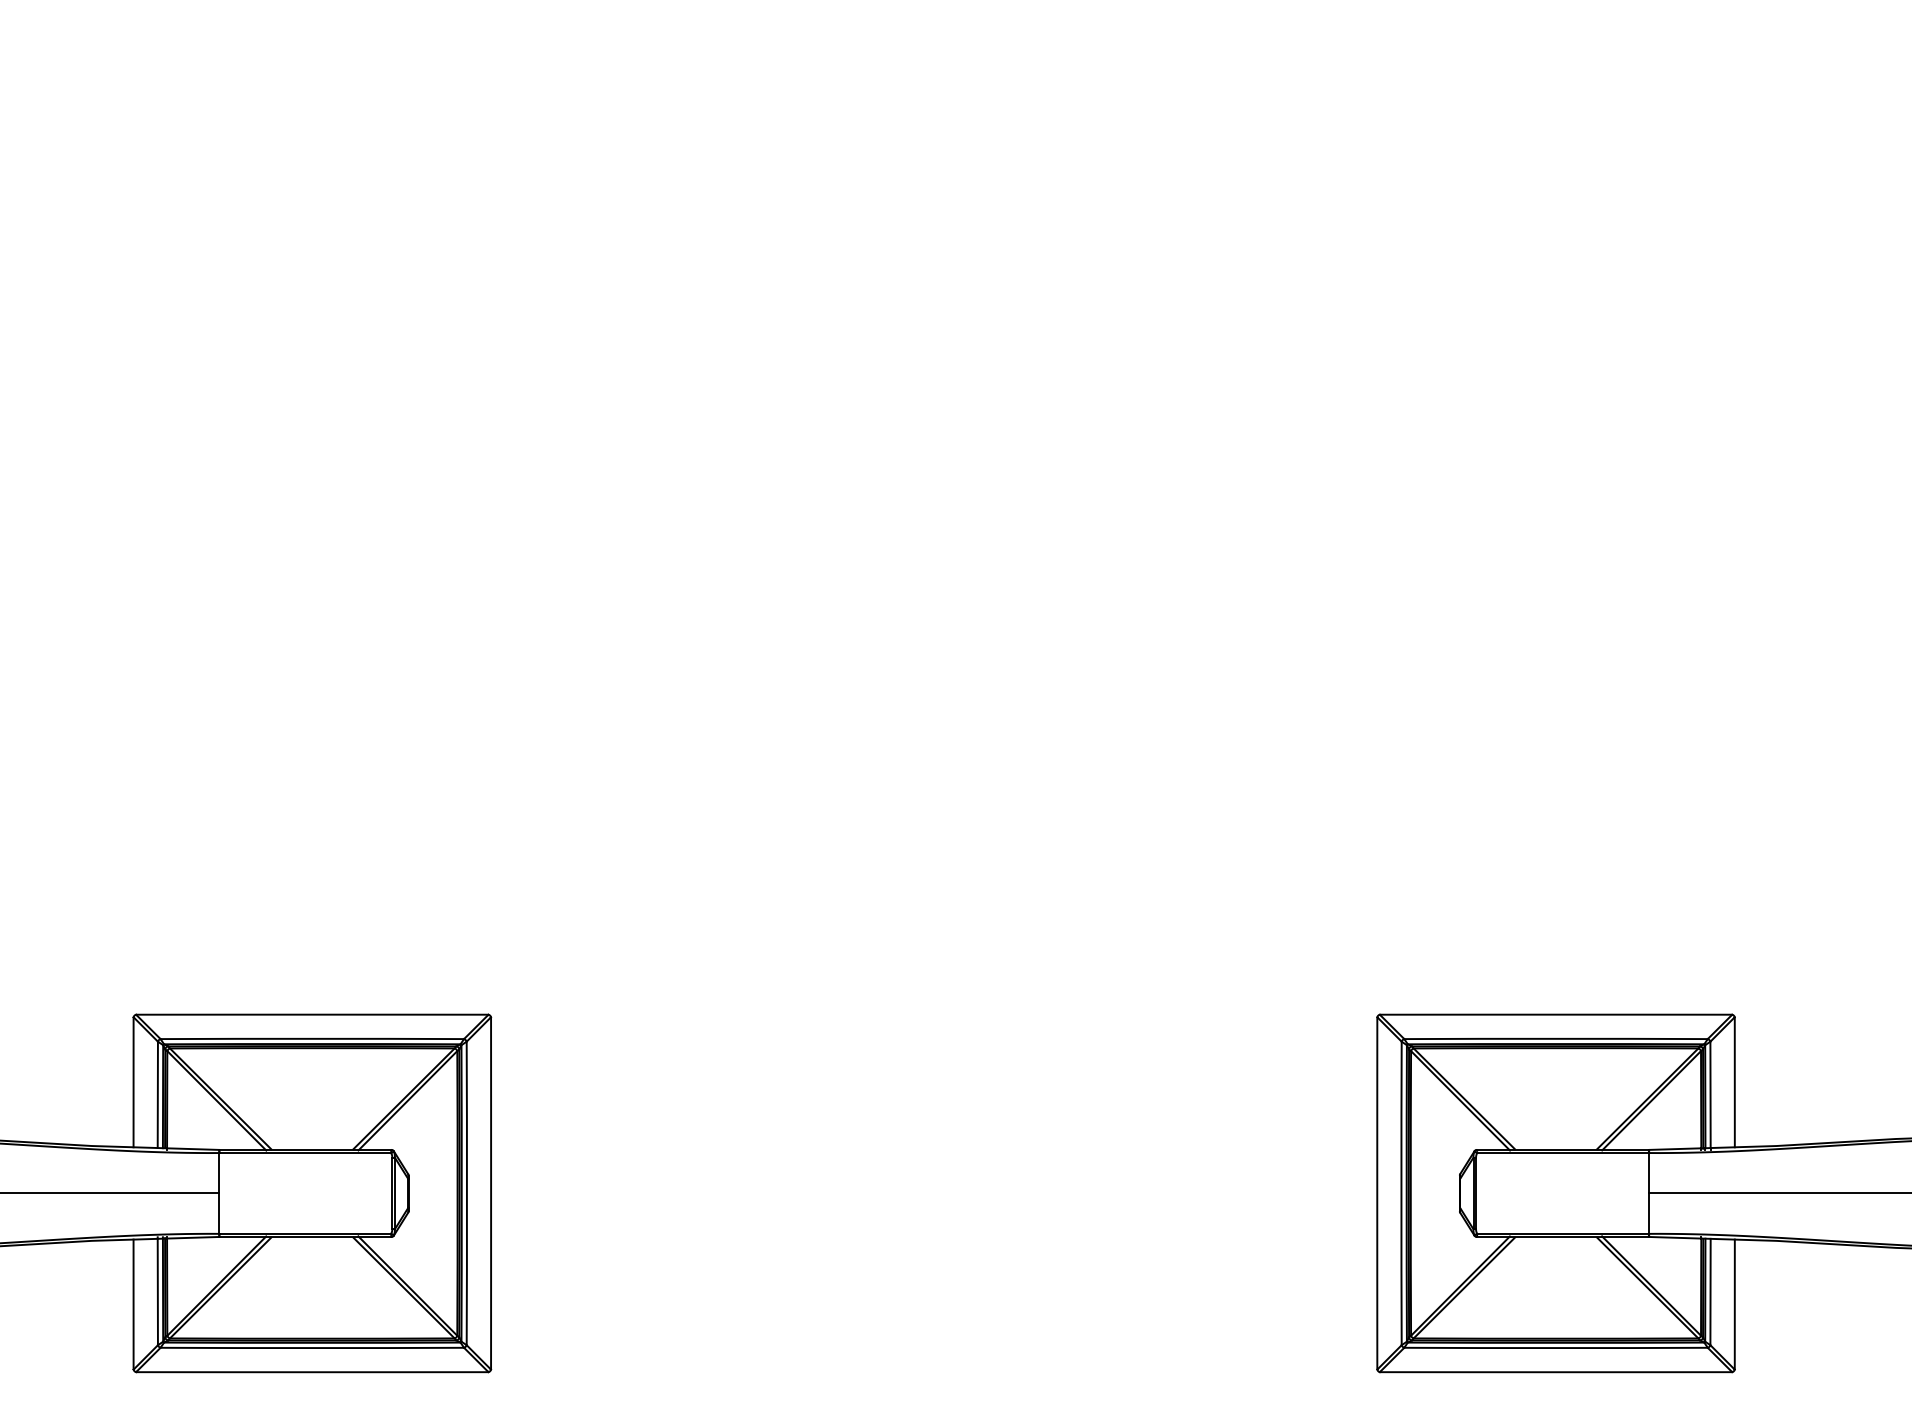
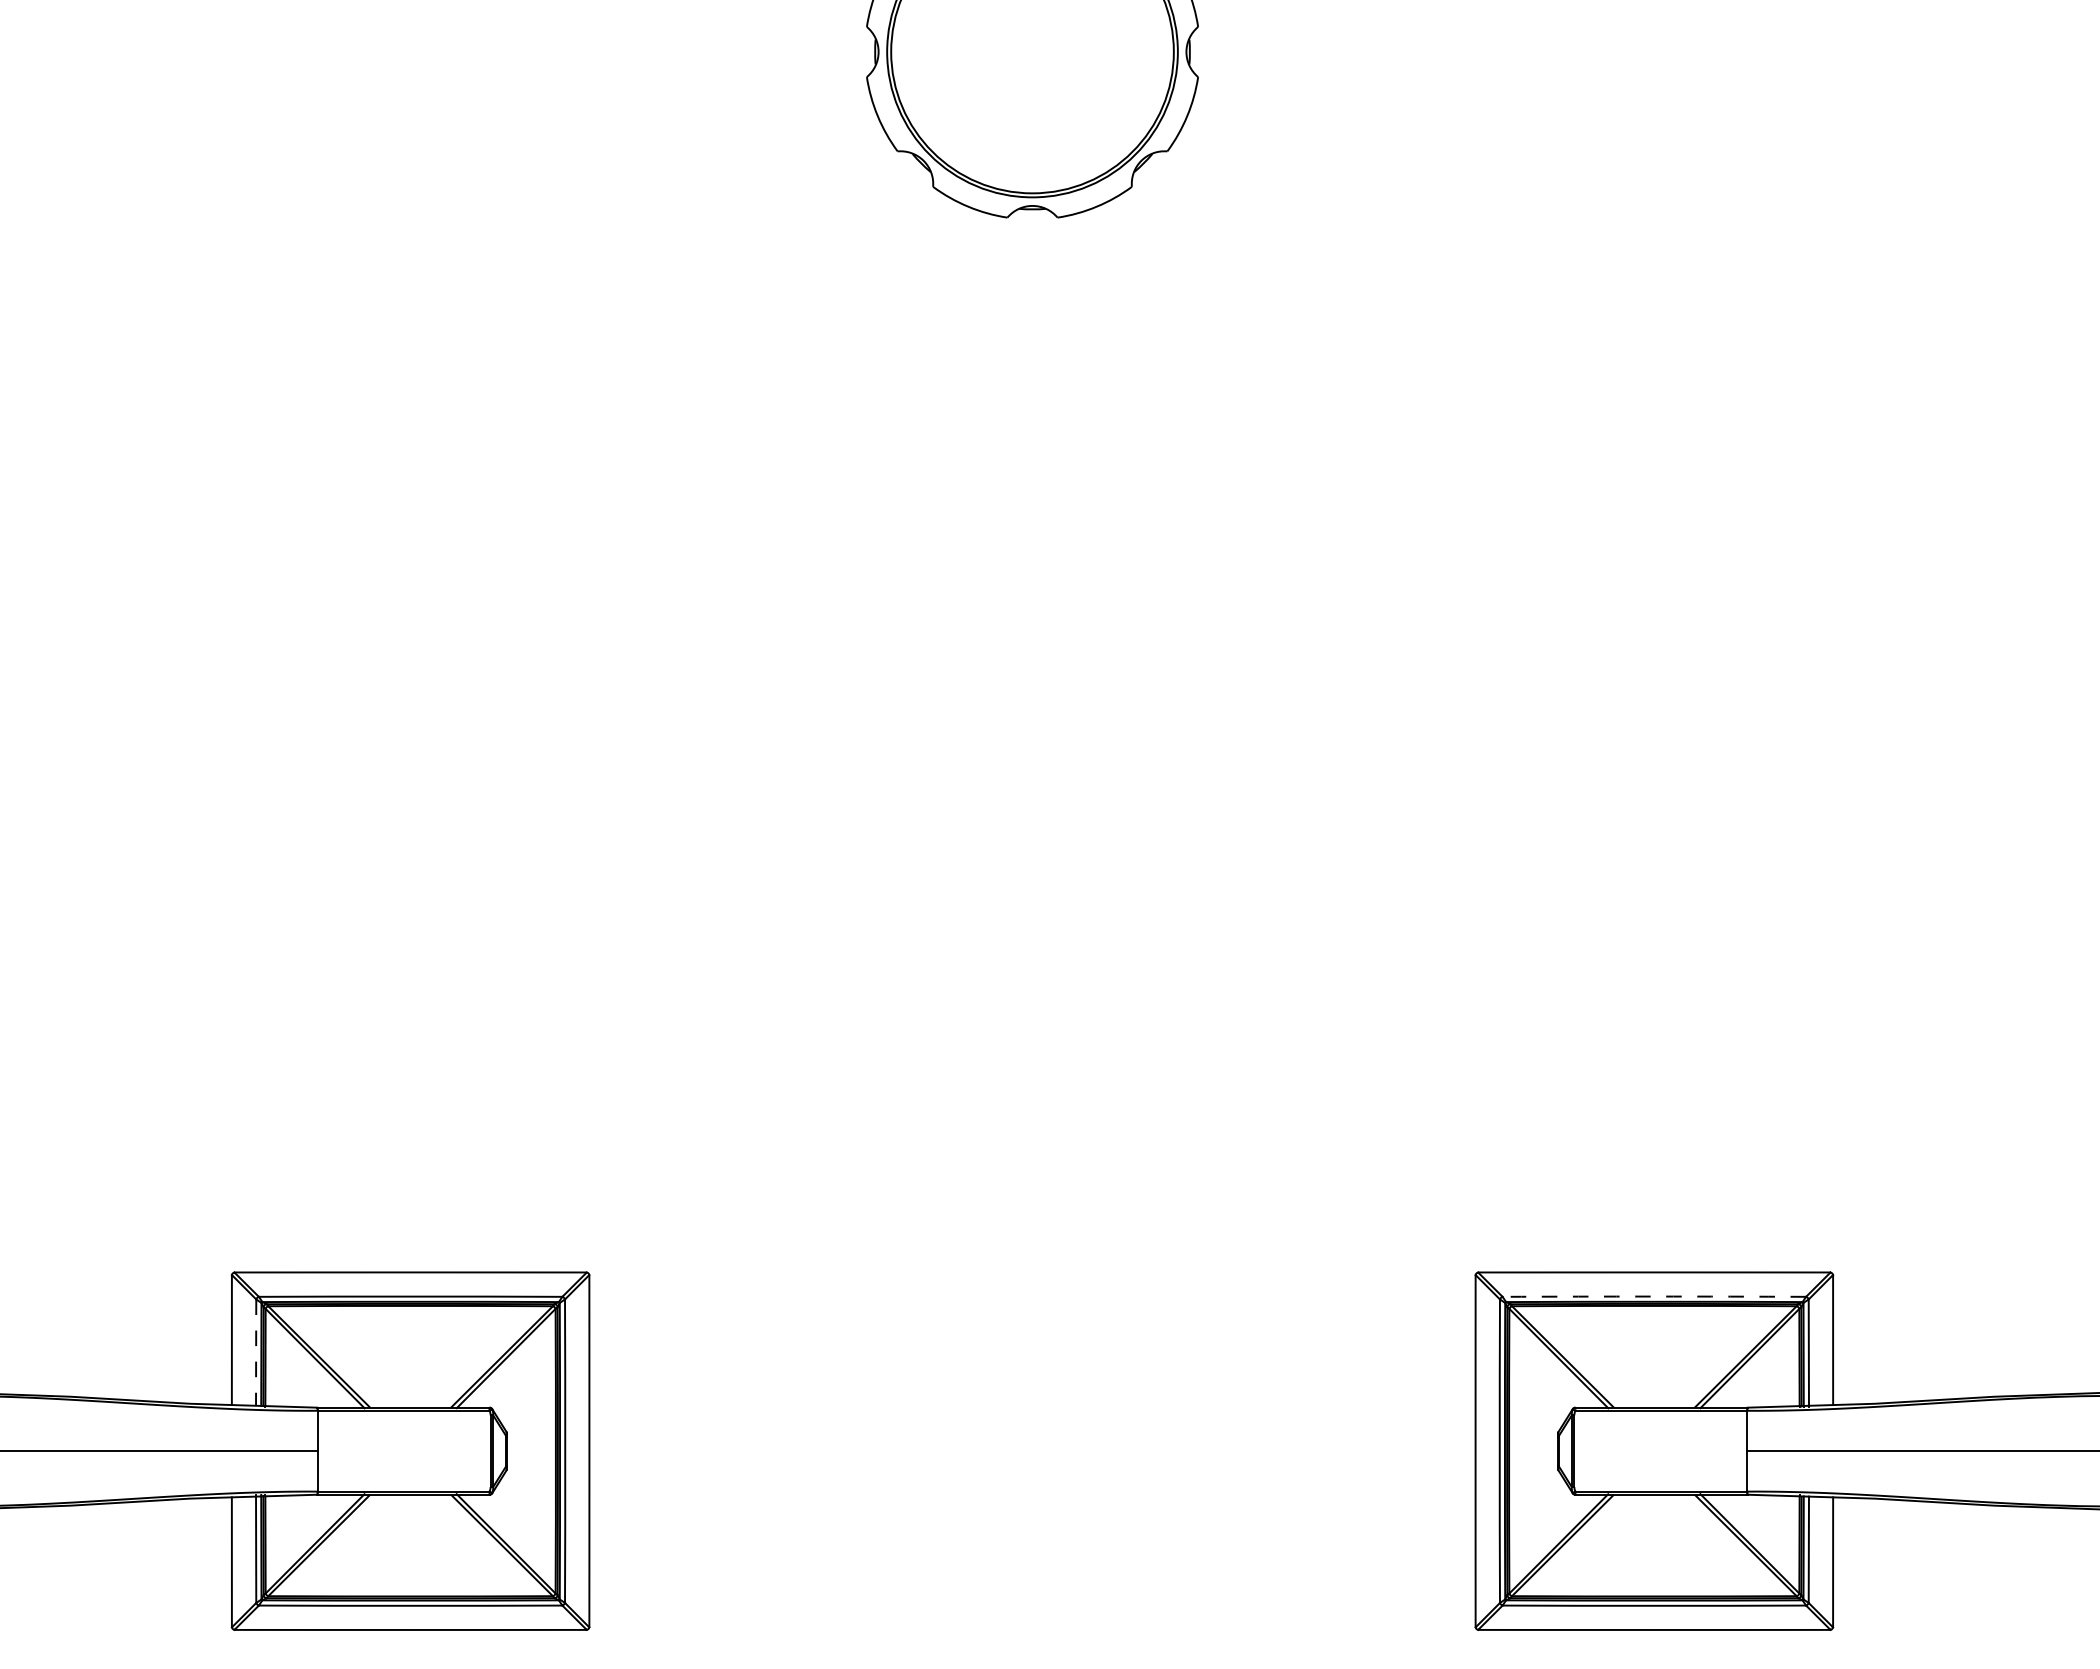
arc: (1556, 1038) -> (1654, 1296), solid -> dashed
line: (158, 1095) -> (256, 1353), solid -> dashed

